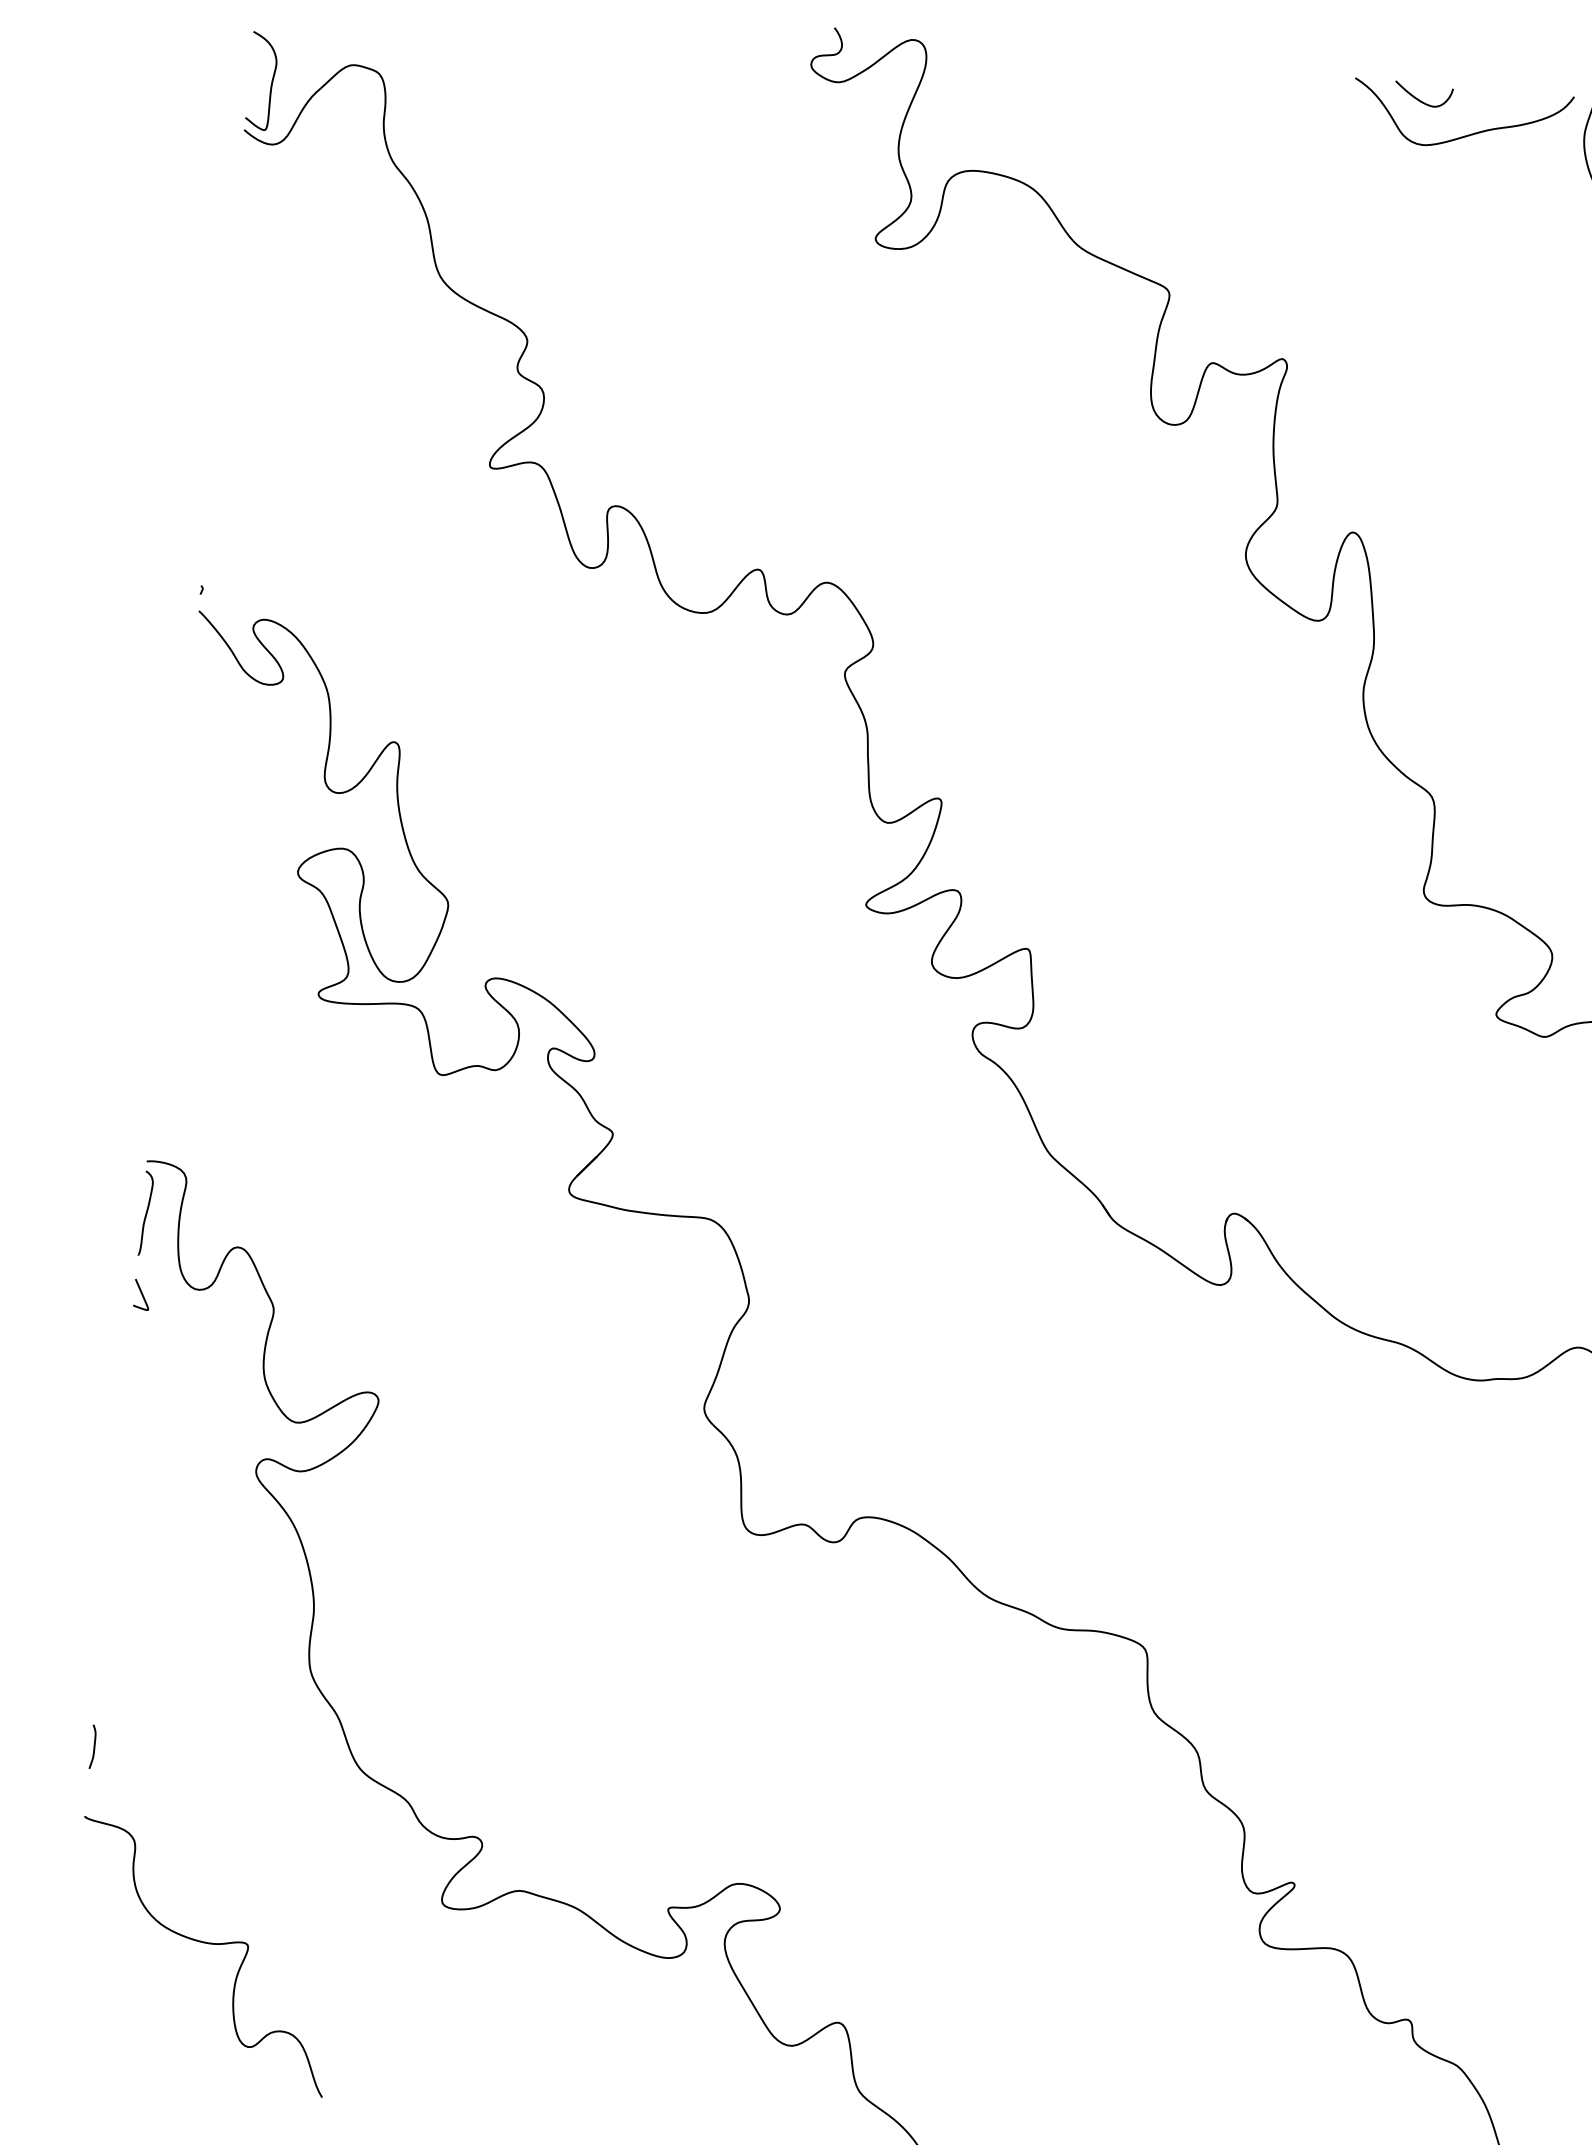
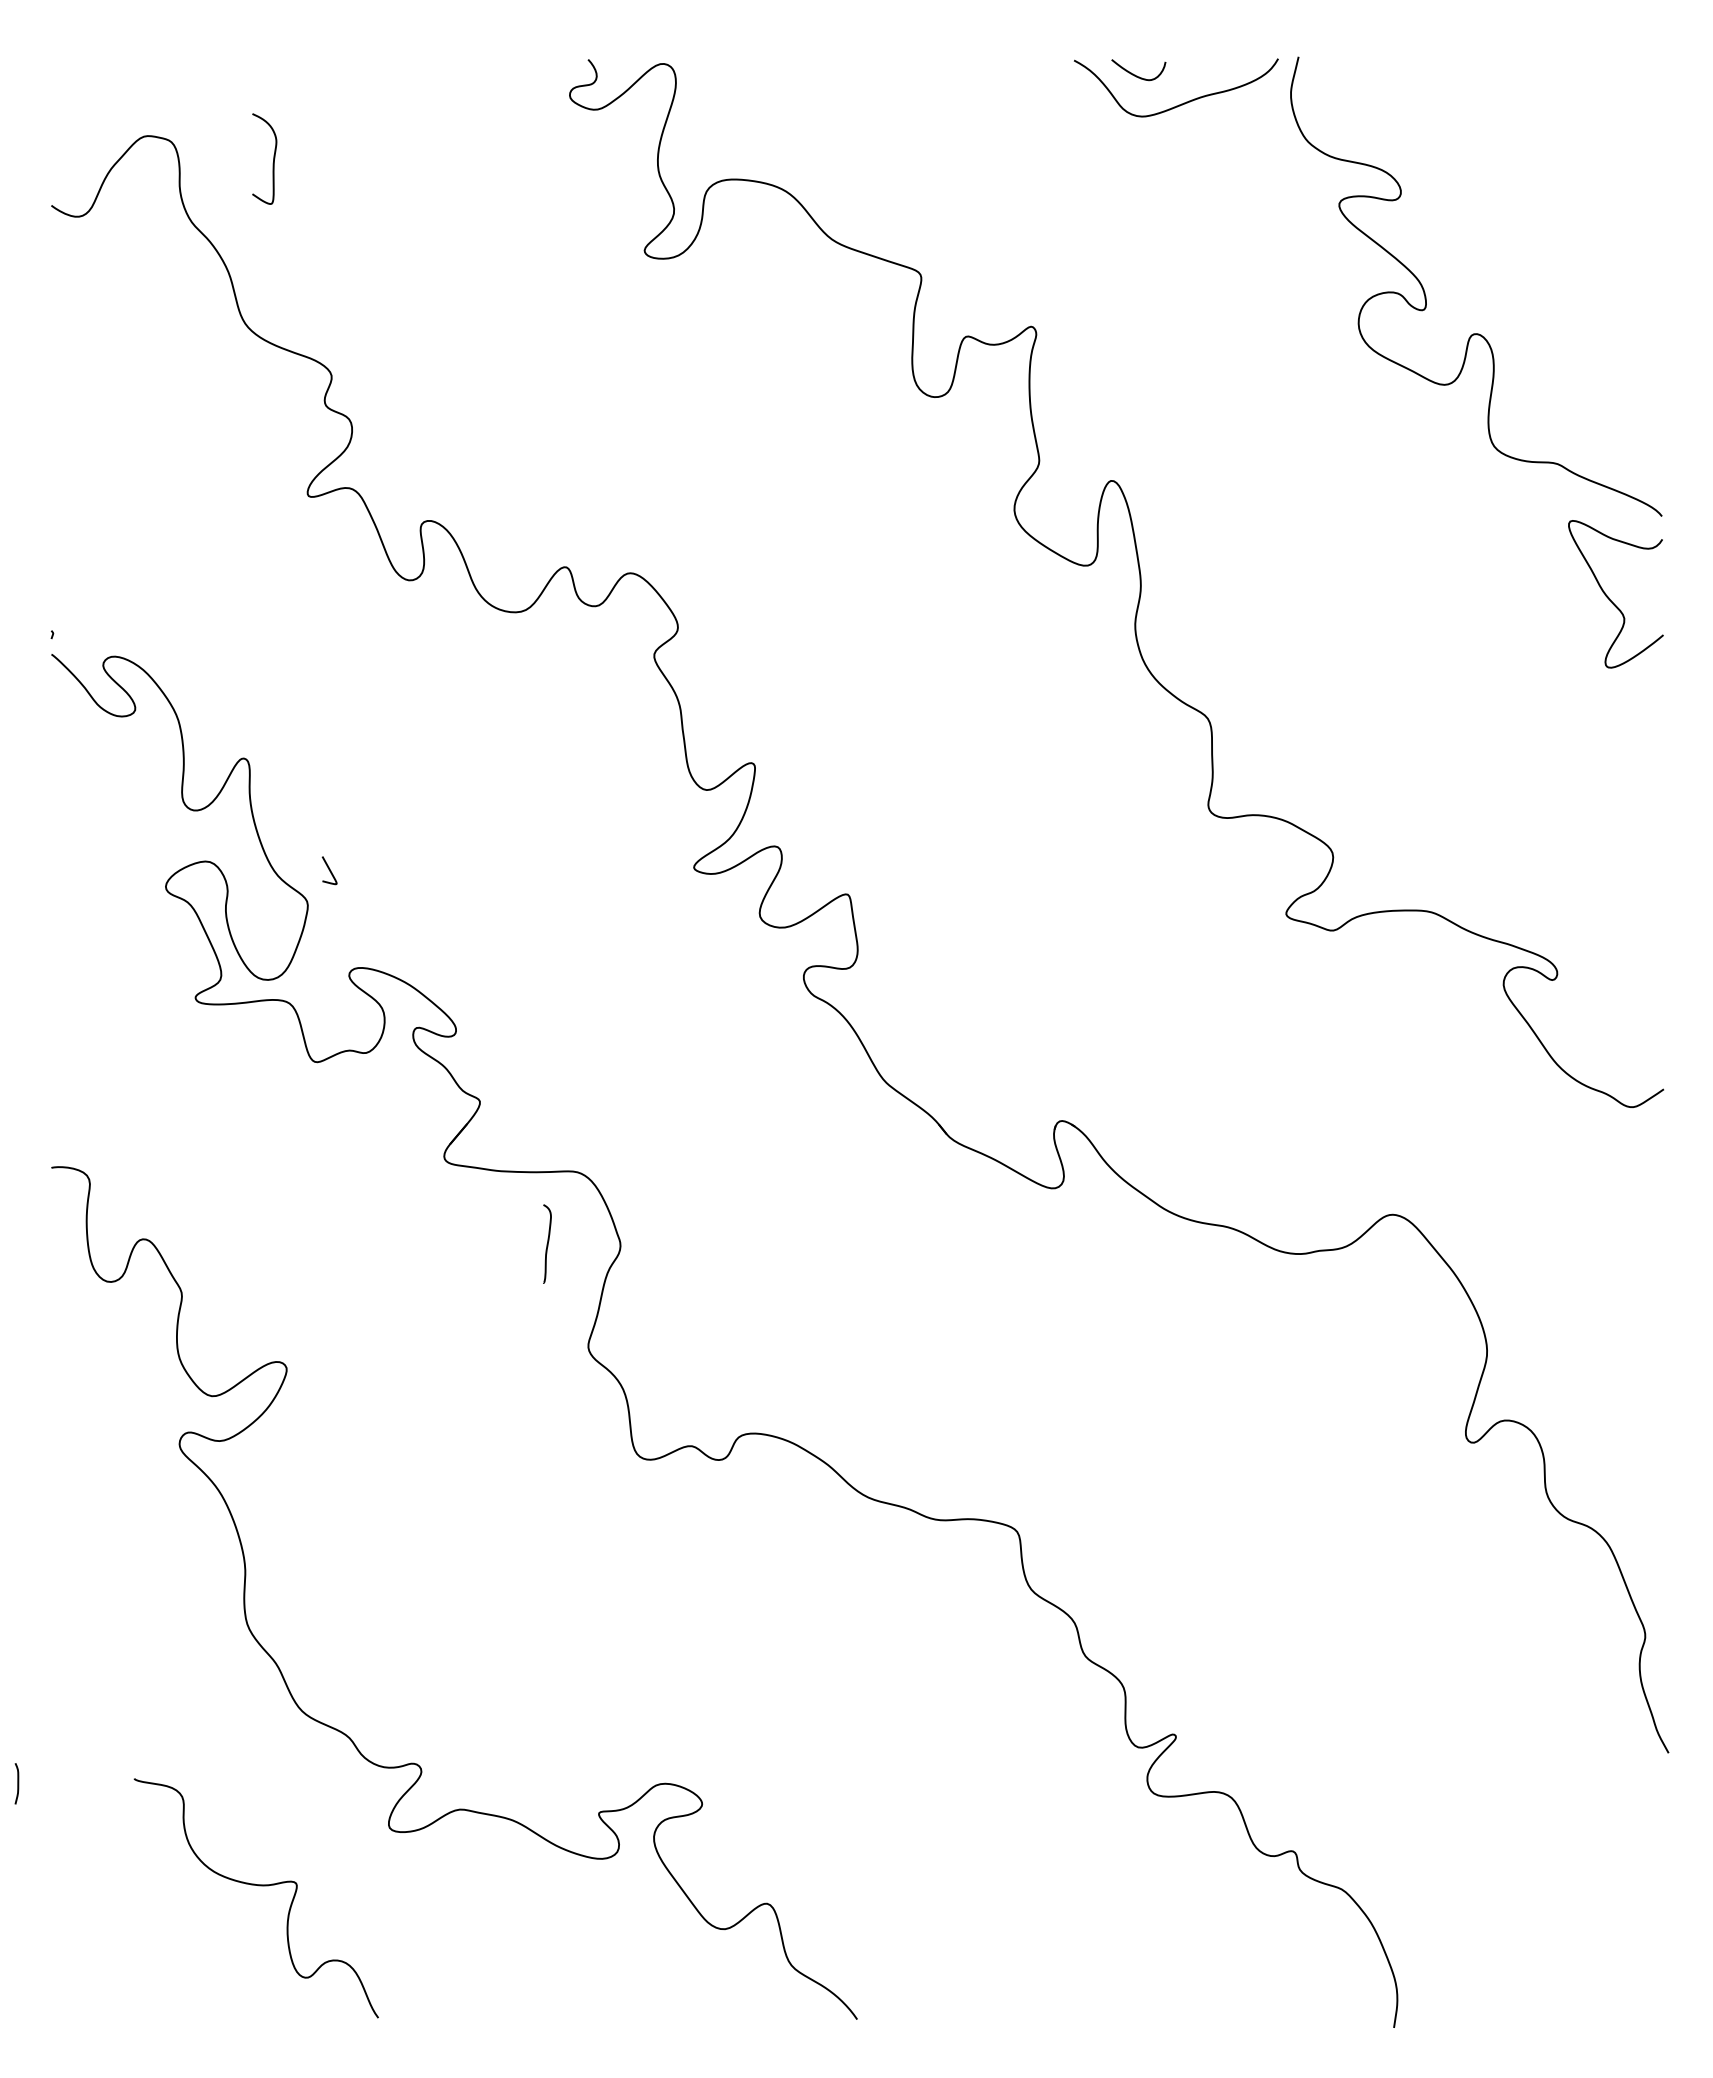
curve: (271, 81) -> (273, 158), moved
curve: (146, 1212) -> (547, 1243), moved
curve: (141, 1294) -> (329, 870), moved
curve: (93, 1746) -> (17, 1783), moved
curve: (206, 1944) -> (258, 1886), moved

